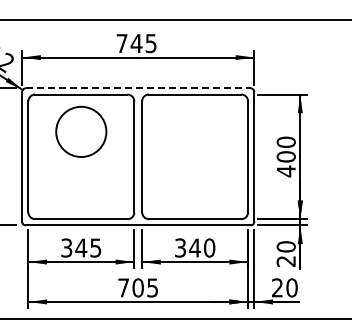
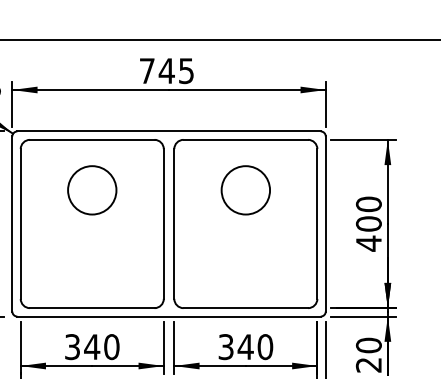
line: (138, 88) -> (169, 131), dashed -> solid
circle: (81, 131) -> (92, 189), size x0.71
circle: (194, 131) -> (245, 189), added
text: (95, 247) -> (111, 346), 345 -> 340

